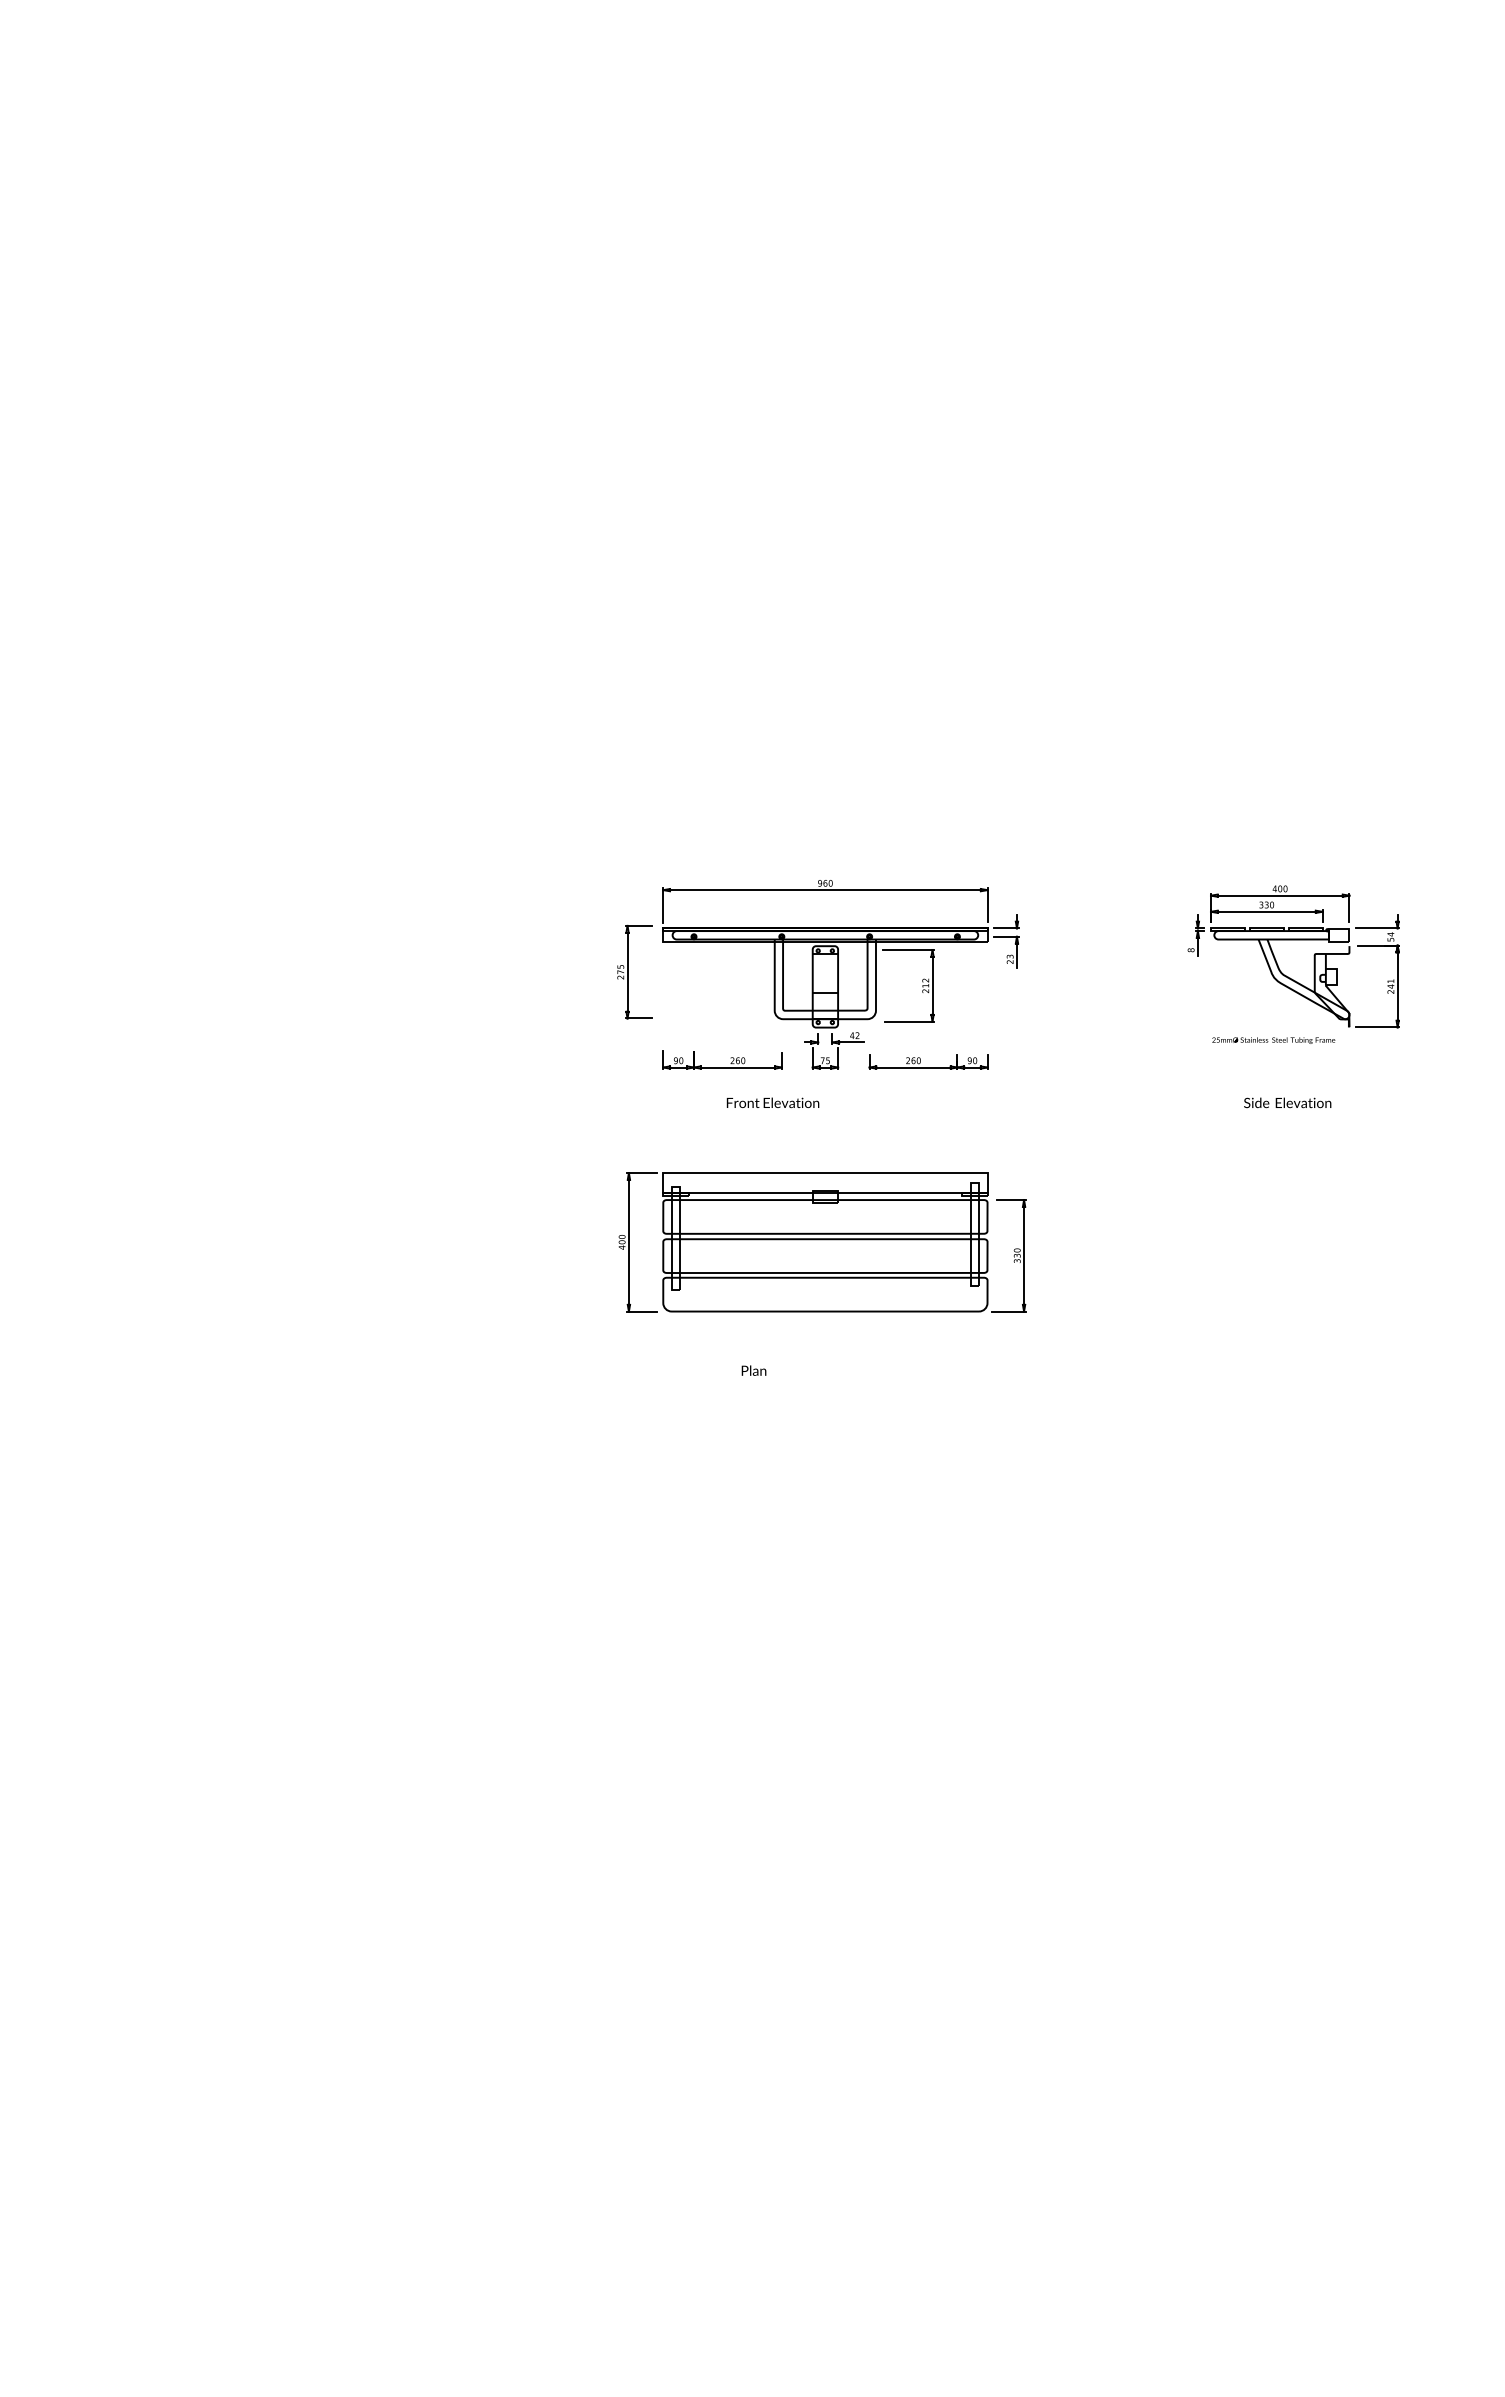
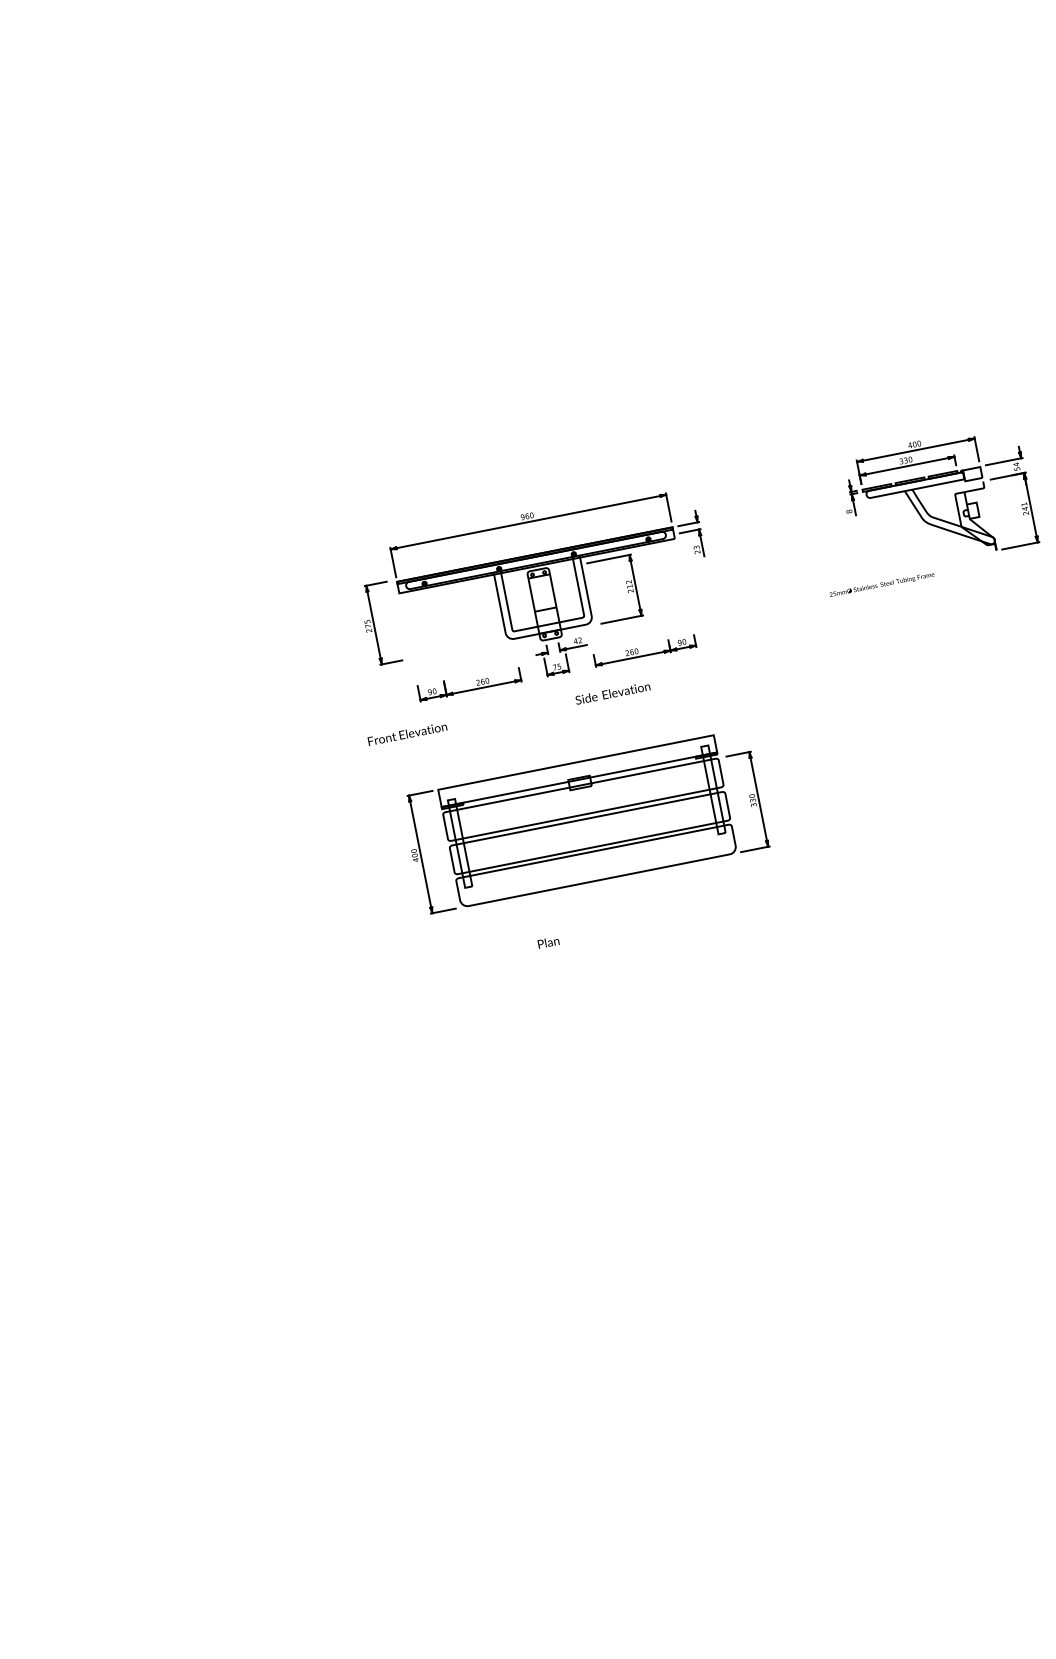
text: (1273, 1040) -> (881, 584), moved
text: (772, 1102) -> (407, 733), moved
text: (1287, 1102) -> (612, 692), moved

